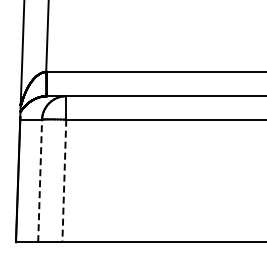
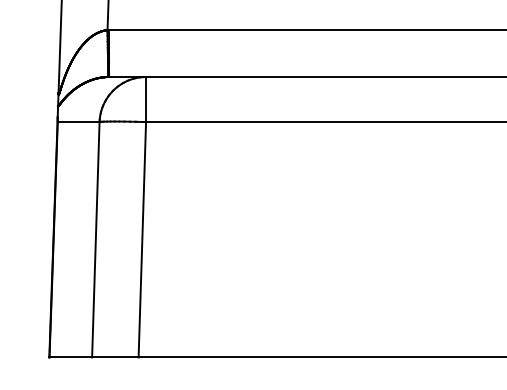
line: (40, 180) -> (96, 238), dashed -> solid
line: (64, 181) -> (142, 240), dashed -> solid

